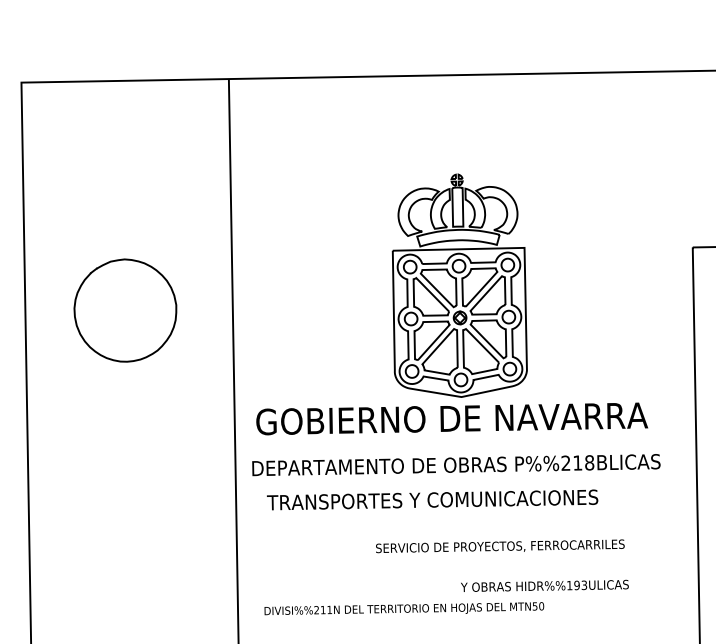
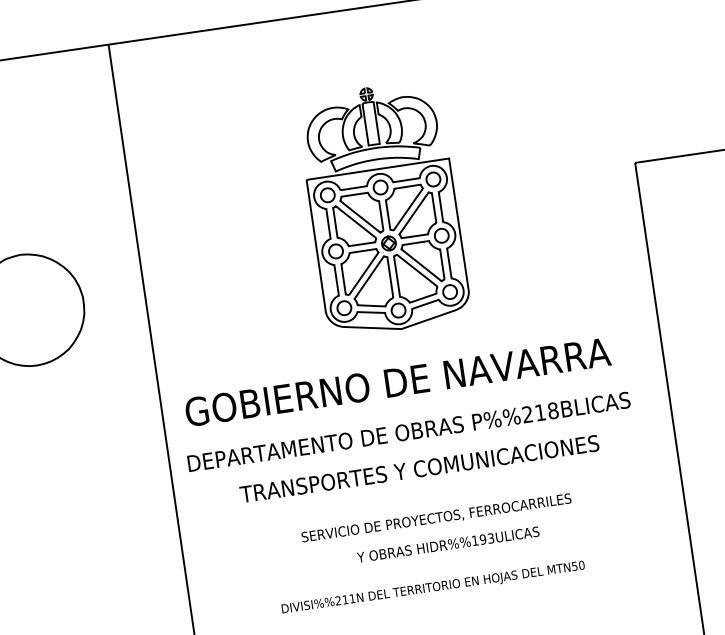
part: (459, 285) -> (383, 208), moved
text: (432, 499) -> (419, 468), moved
text: (500, 546) -> (436, 518), moved
text: (544, 585) -> (447, 544), moved
text: (404, 608) -> (433, 586), moved

